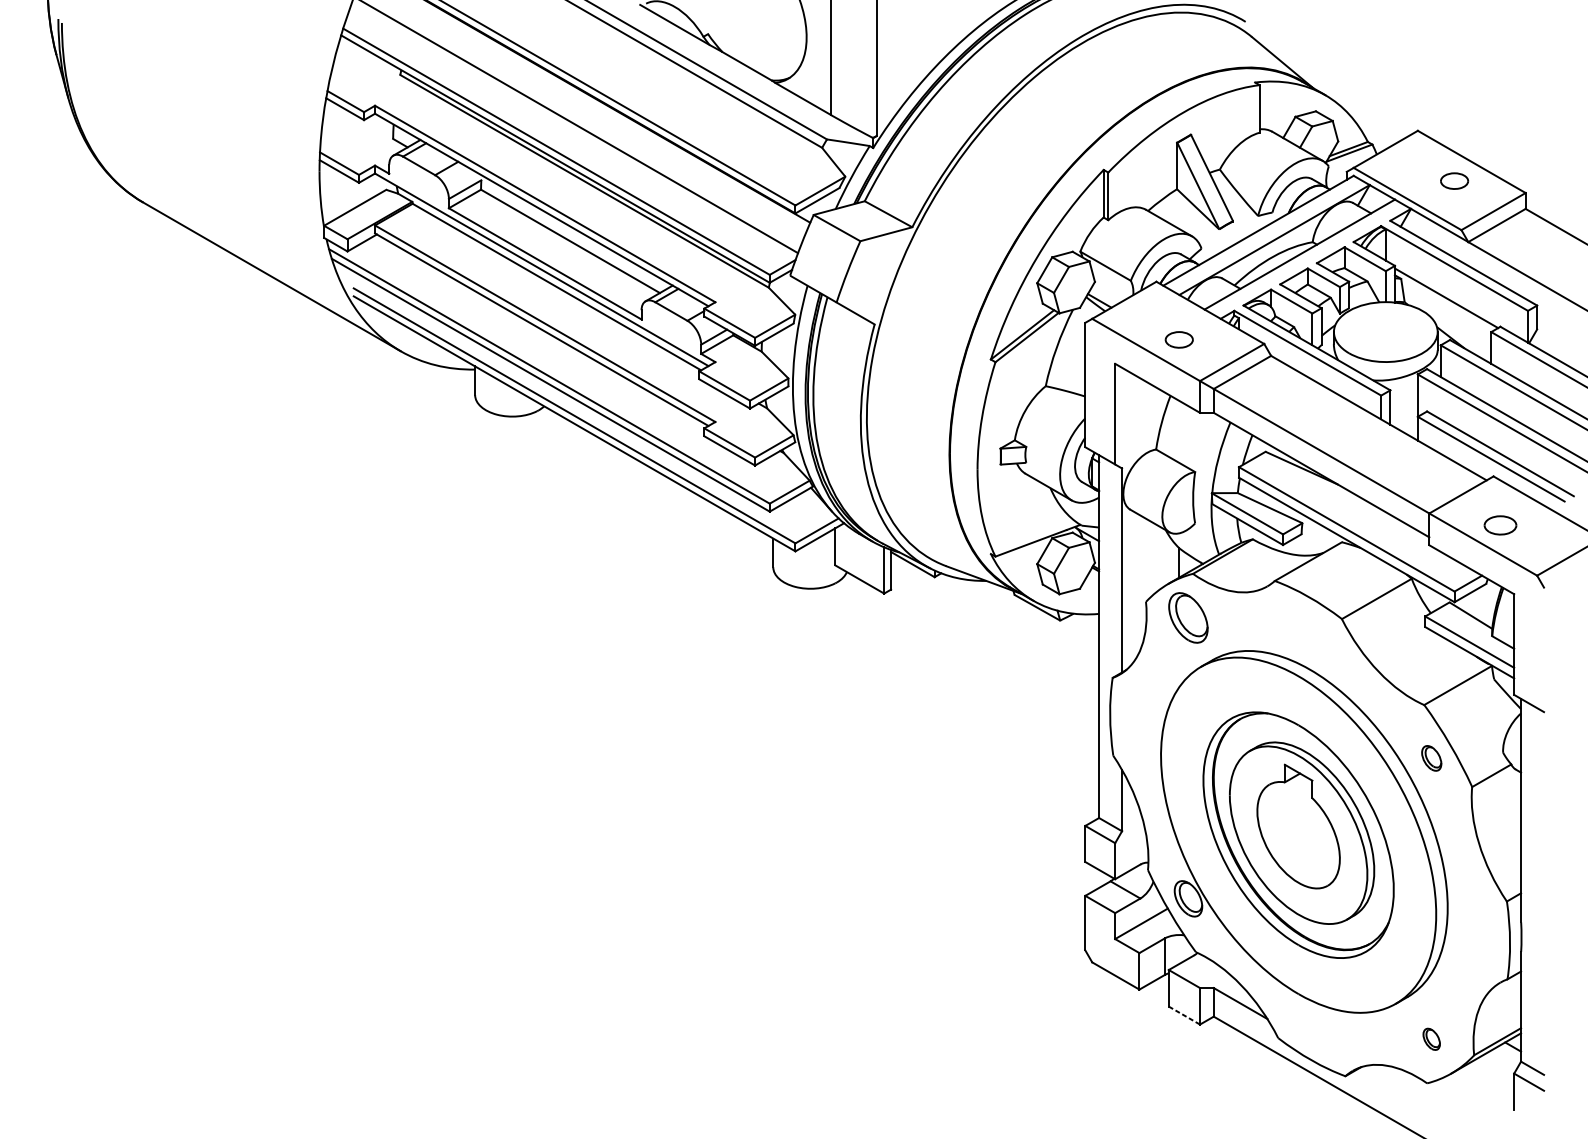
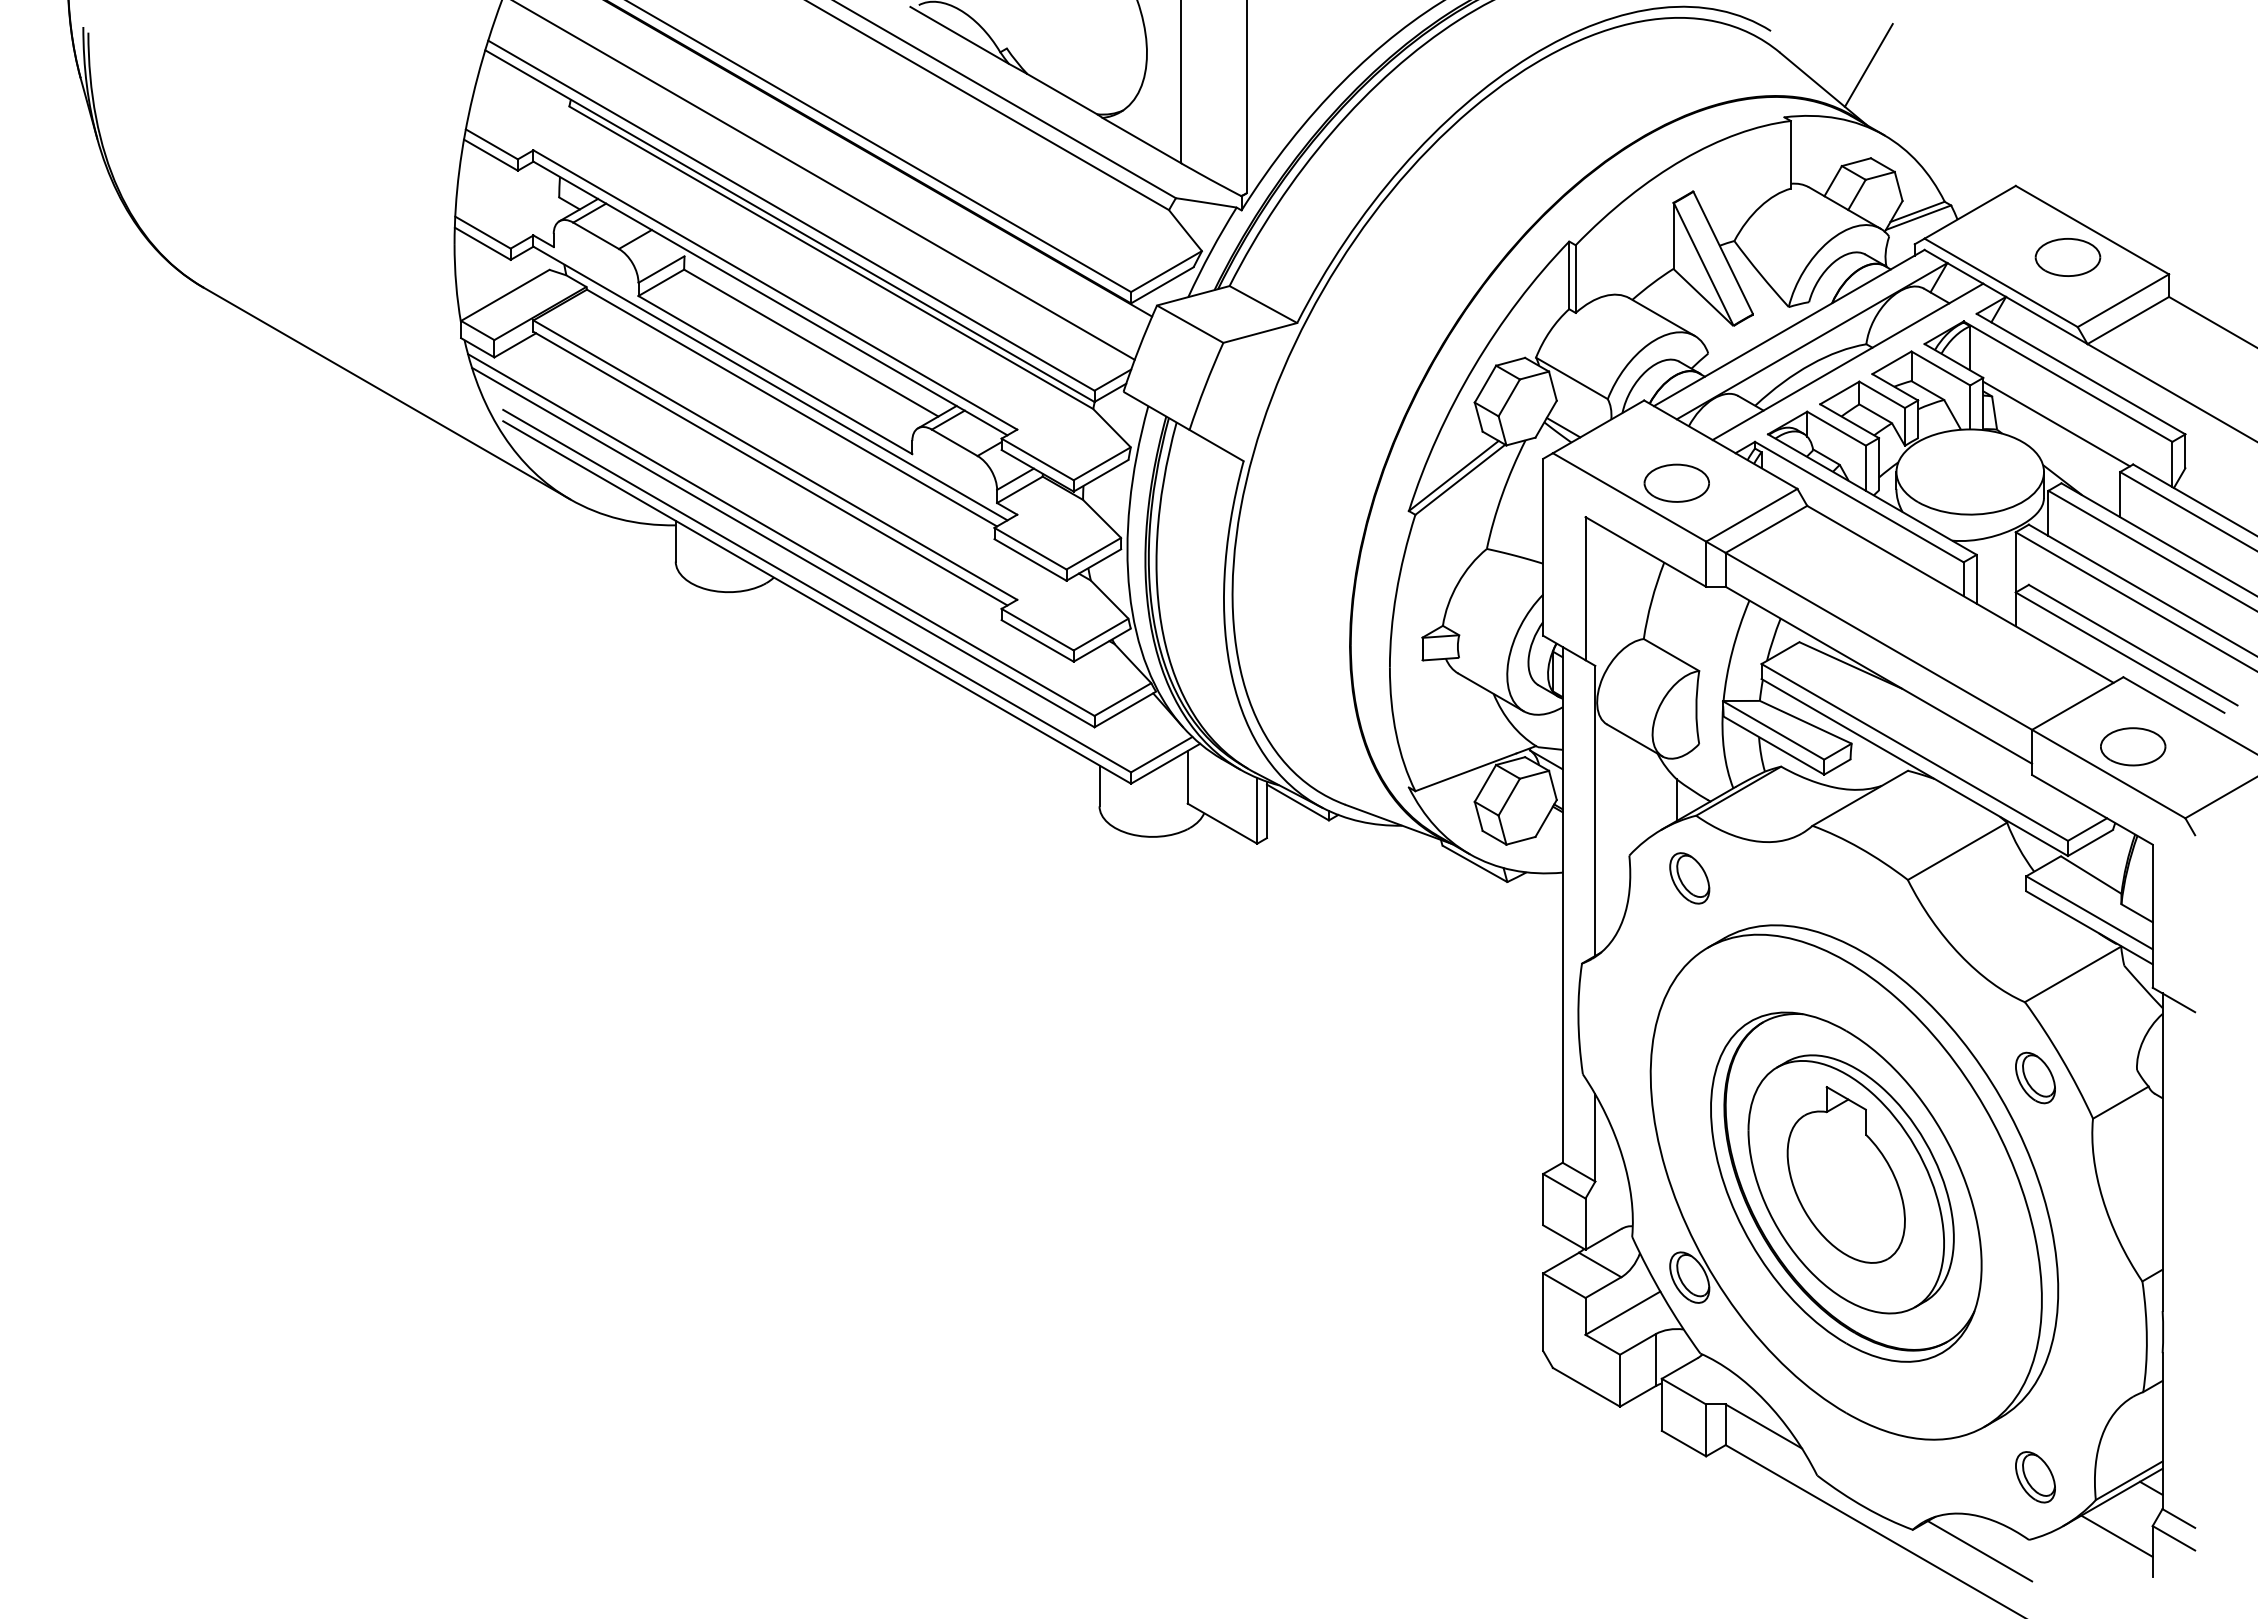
line: (1314, 46) -> (1868, 65), added
part: (1454, 181) -> (2067, 257), size x1.67
part: (1179, 339) -> (1676, 482), size x1.67
part: (1500, 525) -> (2133, 746), size x1.43
part: (1188, 618) -> (1689, 878), size x0.71
part: (1431, 758) -> (2035, 1077), size x1.43
line: (1184, 1015) -> (1683, 1443), dashed -> solid
part: (1431, 1039) -> (2035, 1477), size x1.67
line: (1488, 1080) -> (2116, 1535), added
line: (1392, 1091) -> (1979, 1551), added

